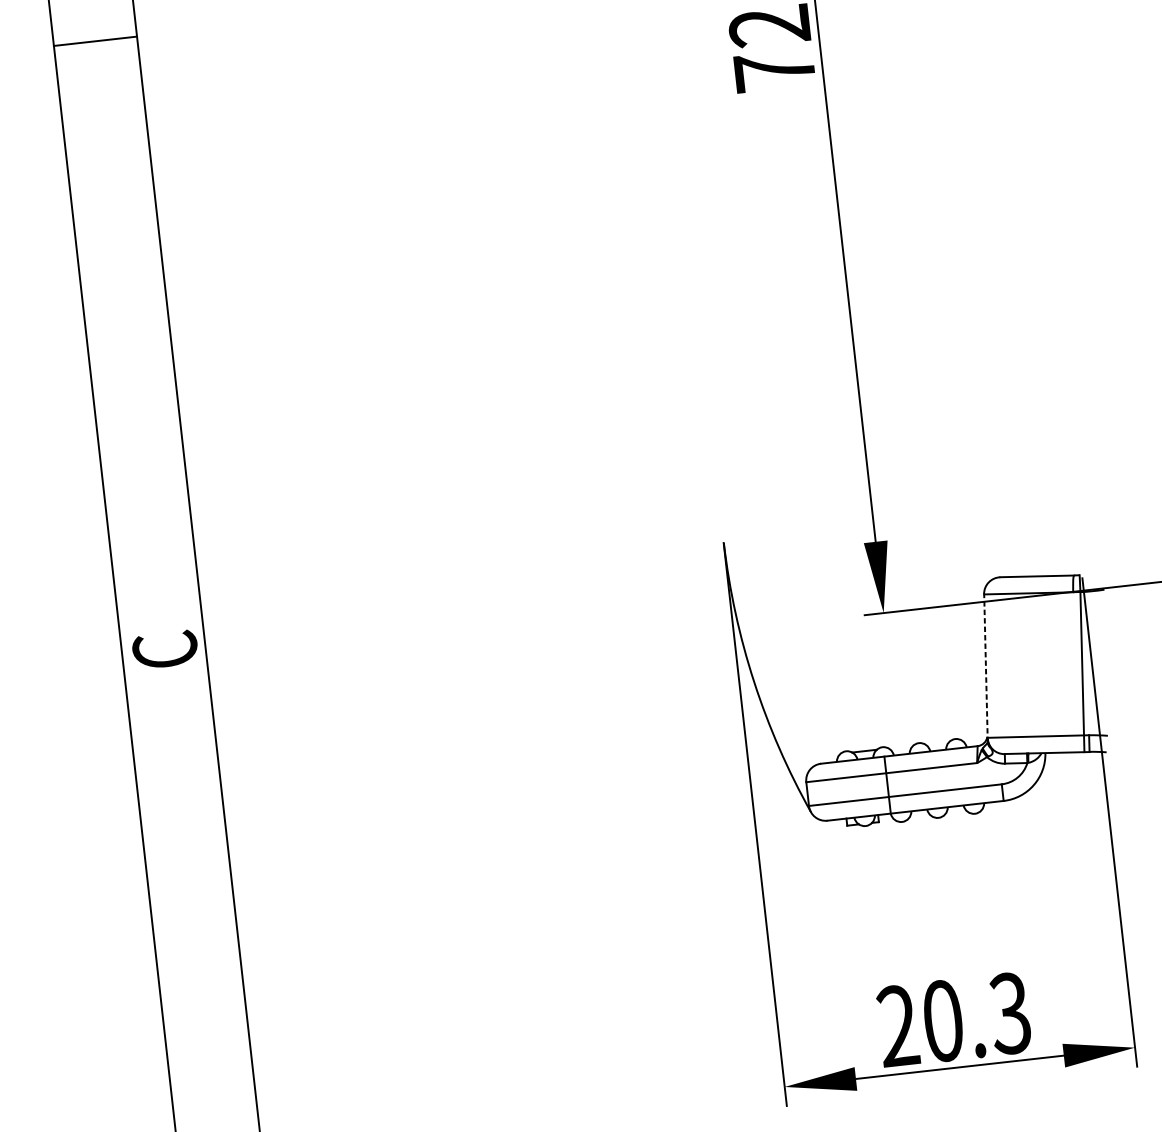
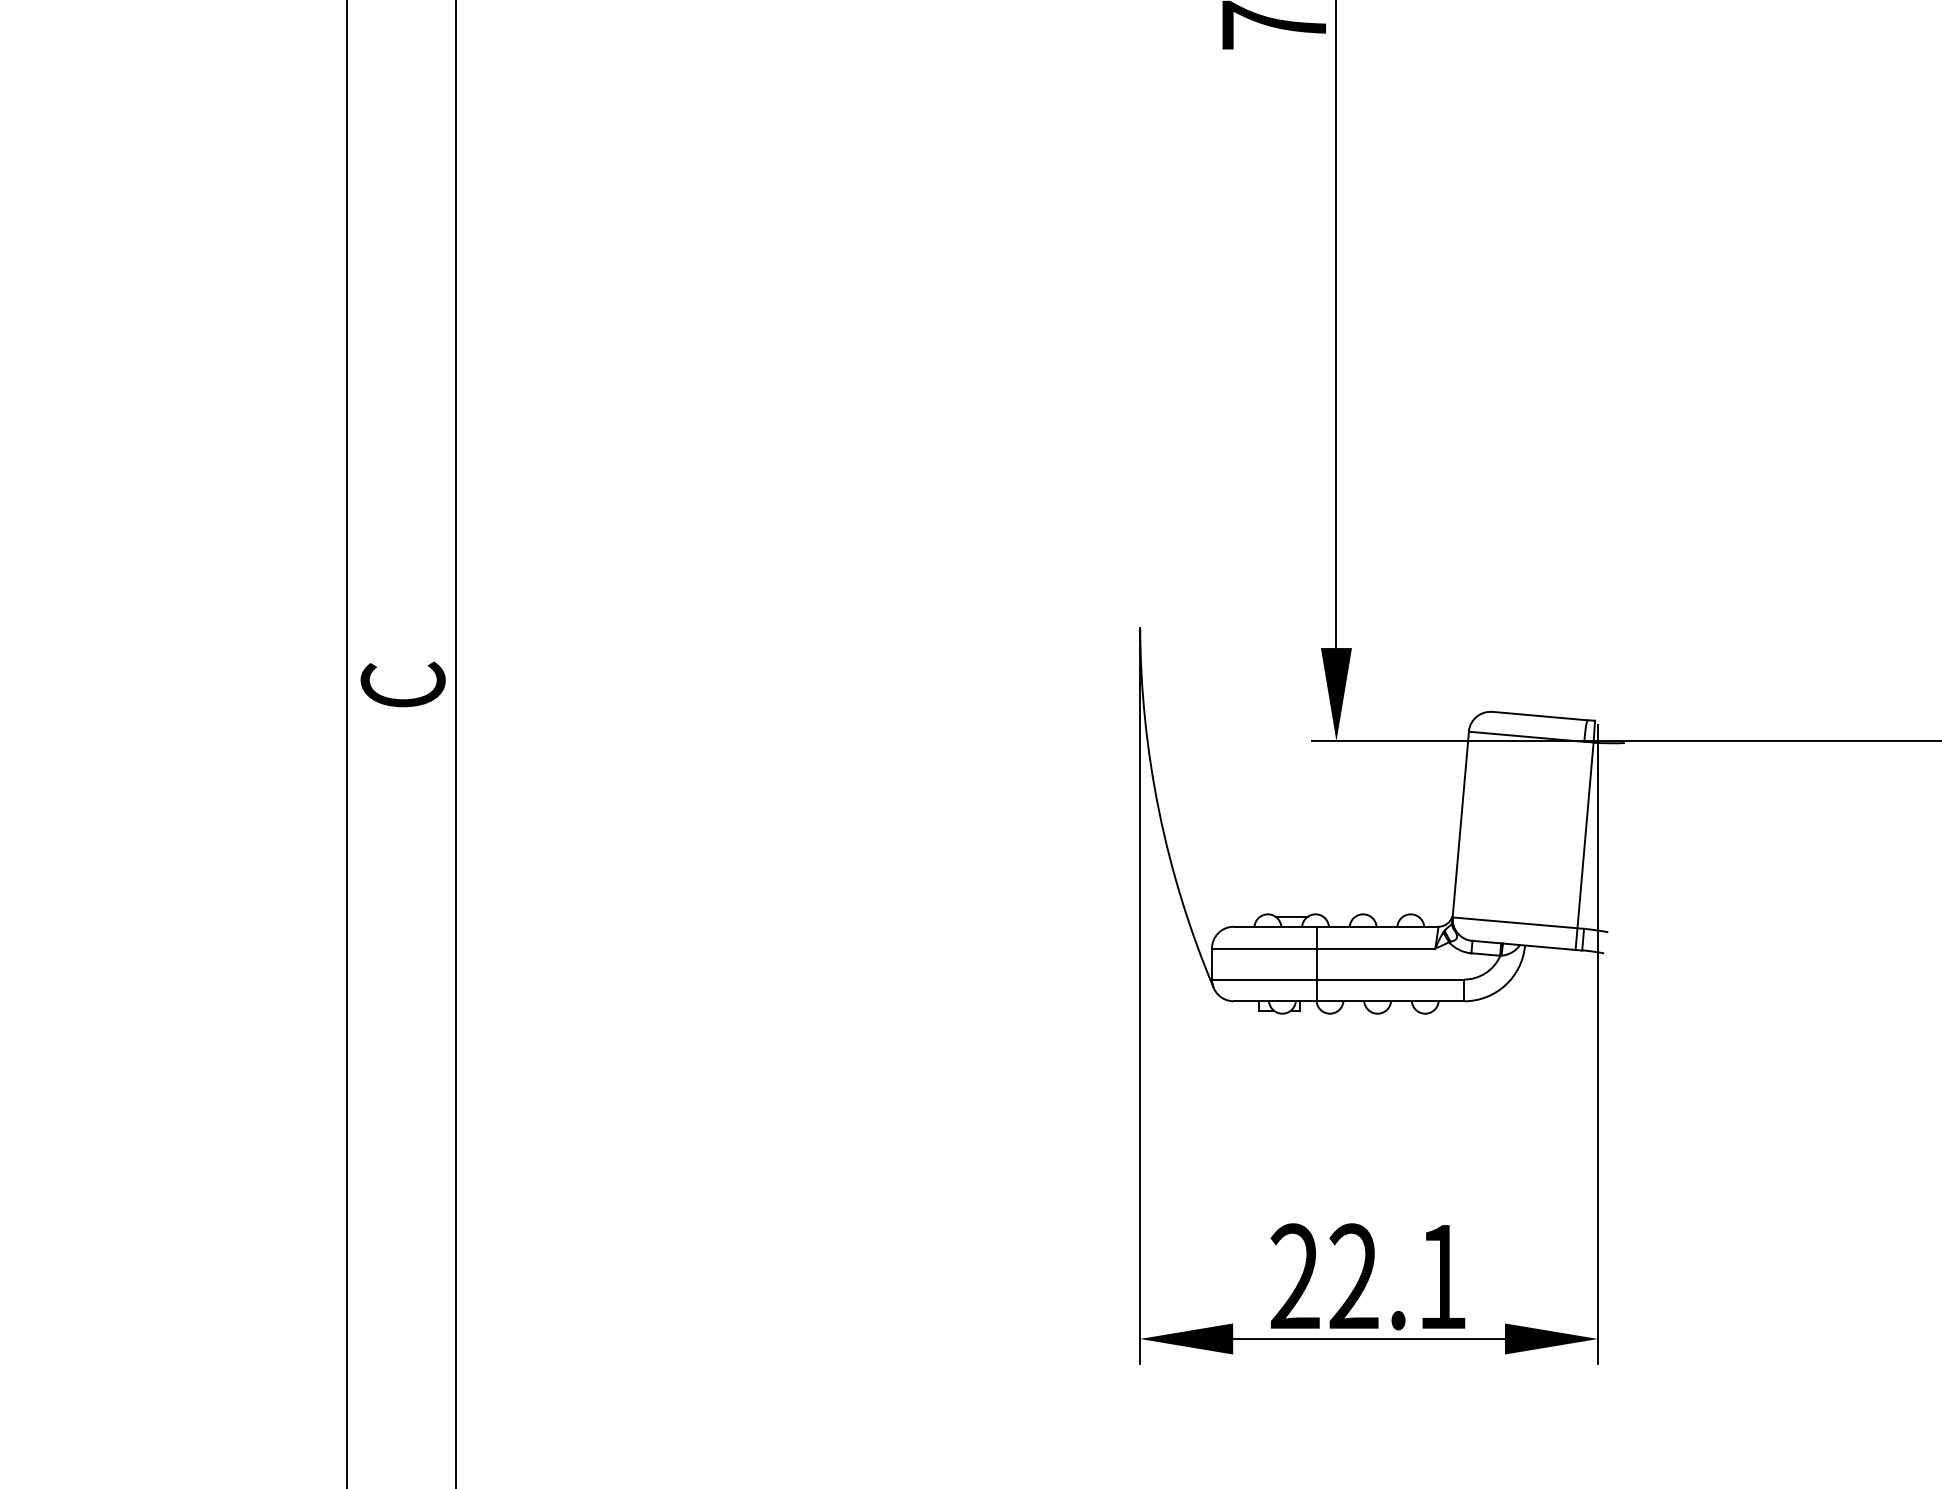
line: (985, 668) -> (1460, 827), dashed -> solid
text: (976, 1017) -> (1397, 1276), 20.3 -> 22.1

